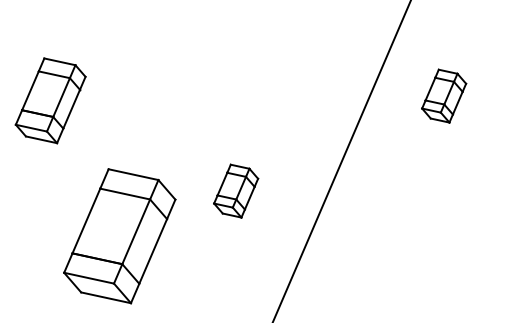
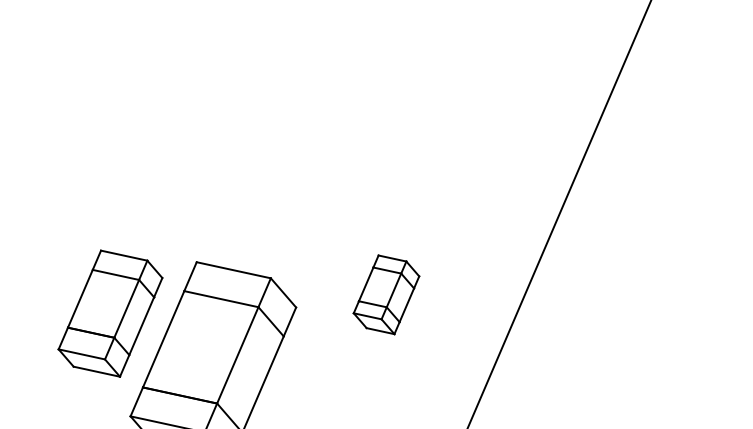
part: (444, 95) -> (696, 152), removed
part: (50, 100) -> (110, 313), moved

